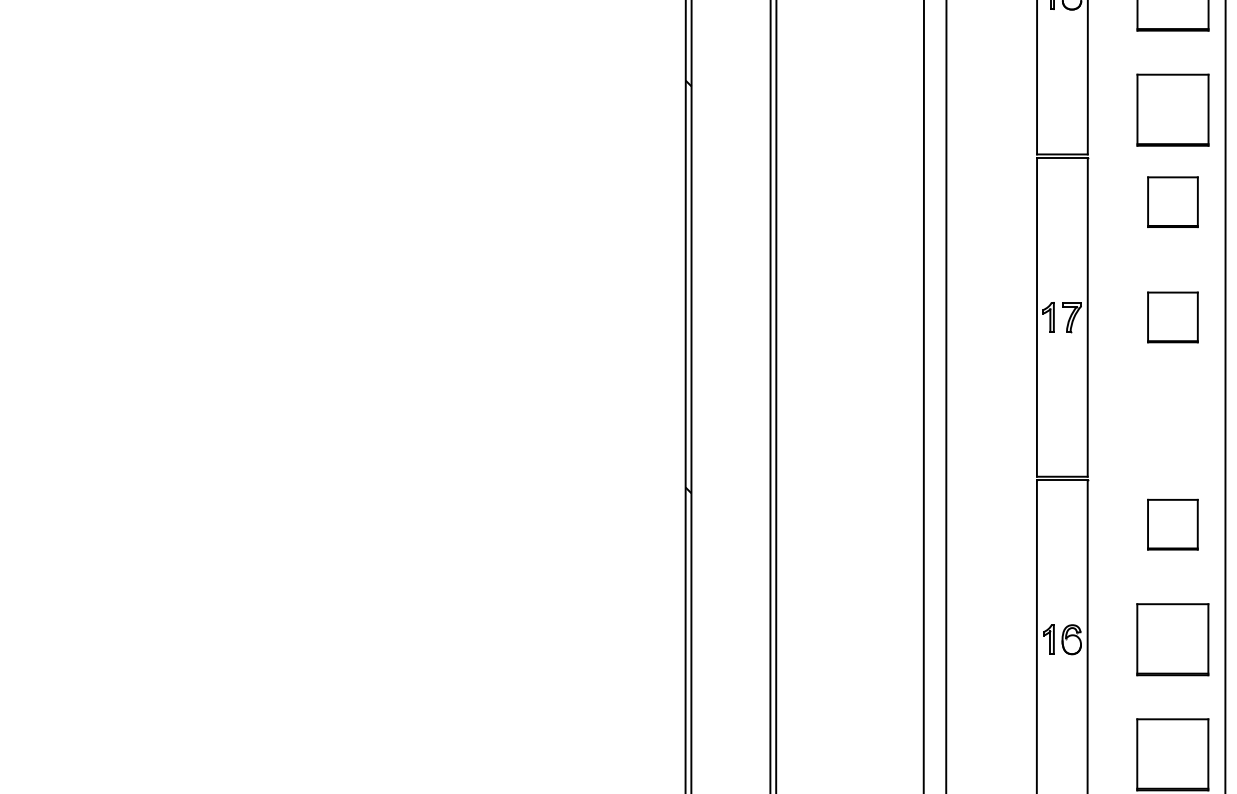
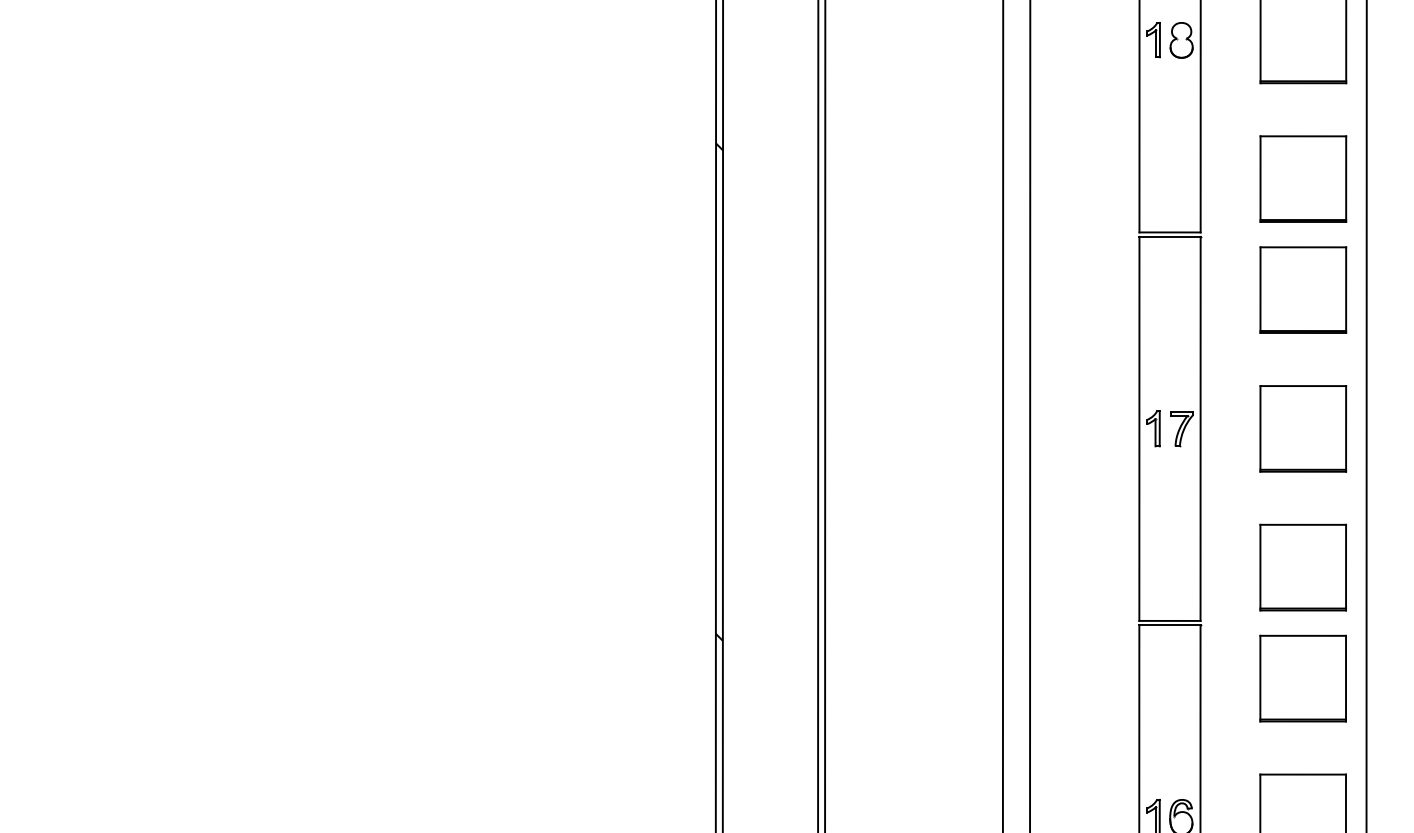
part: (1172, 201) -> (1302, 289), size x1.43
part: (1172, 317) -> (1302, 428), size x1.43
part: (1172, 432) -> (1302, 567), added
part: (1172, 524) -> (1302, 678), size x1.43

